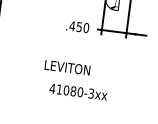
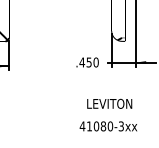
text: (67, 67) -> (109, 103), moved
text: (78, 92) -> (108, 126), moved

